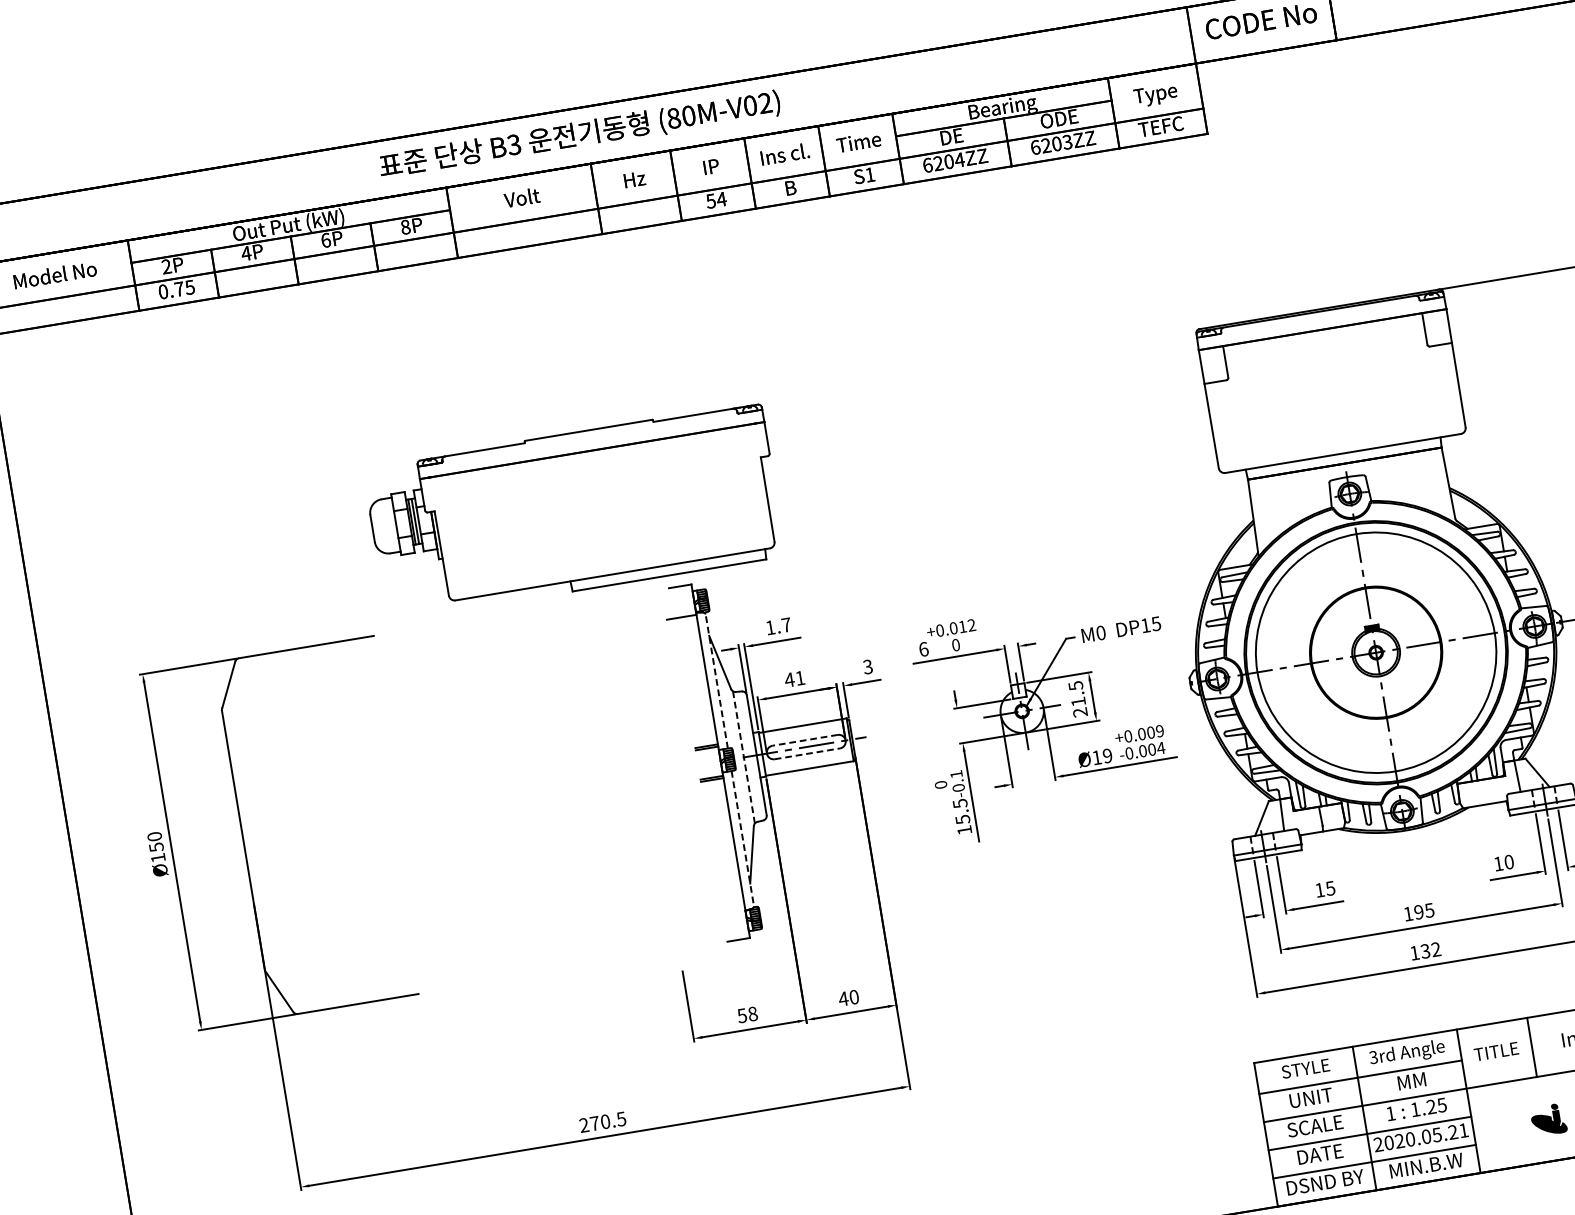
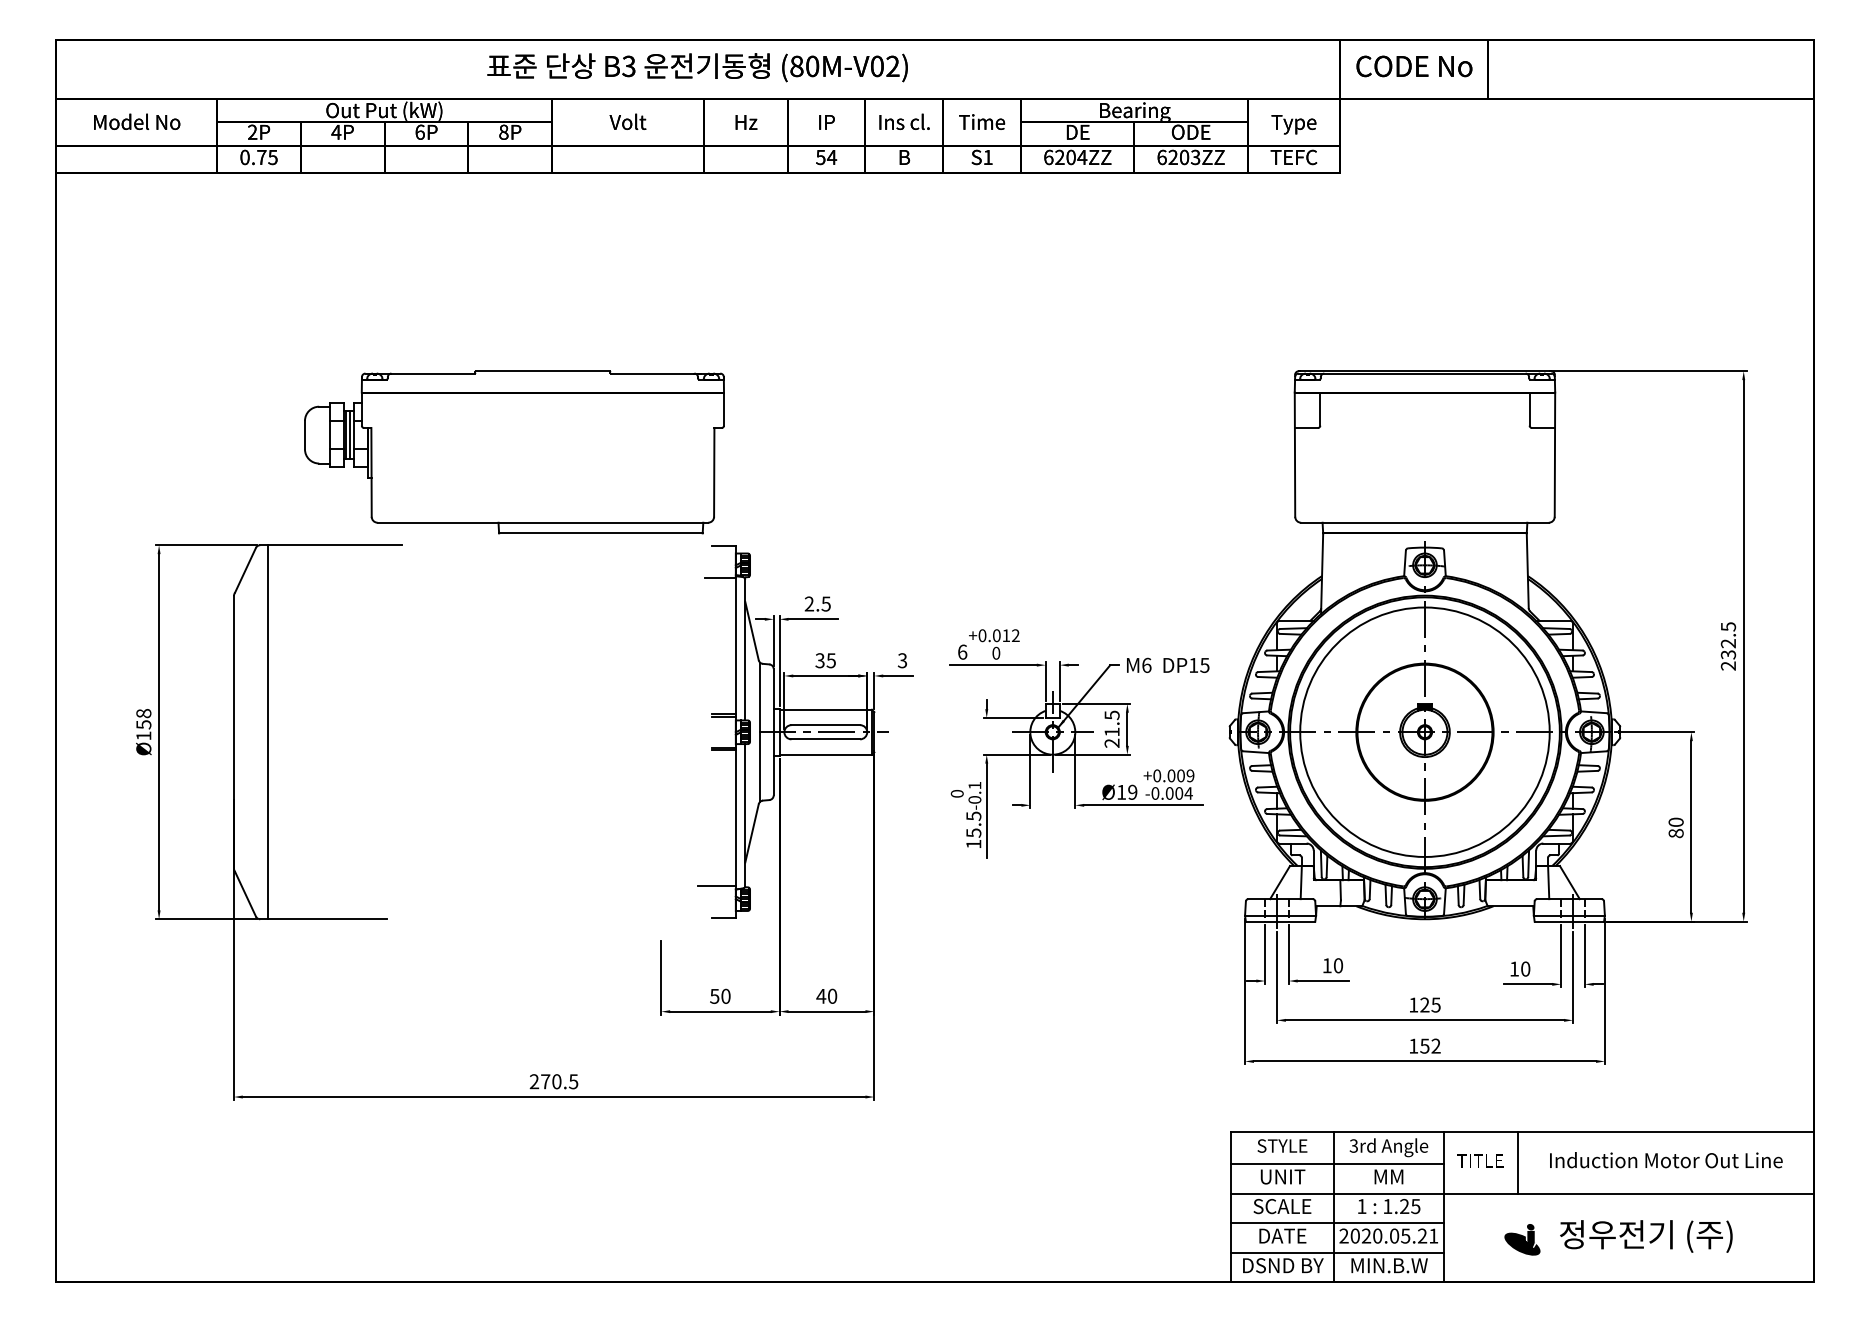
part: (574, 512) -> (514, 452), moved
text: (778, 625) -> (817, 603), 1.7 -> 2.5
text: (1100, 632) -> (1146, 664), M0 -> M6
text: (794, 678) -> (825, 660), 41 -> 35
line: (716, 681) -> (745, 649), dashed -> solid
line: (804, 740) -> (825, 725), dashed -> solid
line: (808, 753) -> (826, 739), dashed -> solid
line: (744, 757) -> (760, 732), dashed -> solid
line: (276, 835) -> (268, 732), added
text: (154, 836) -> (143, 713), Ø150 -> Ø158
line: (743, 838) -> (745, 815), dashed -> solid
text: (1330, 888) -> (1338, 965), 15 -> 10
line: (726, 910) -> (716, 886), added
text: (1418, 912) -> (1424, 1005), 195 -> 125
text: (1424, 950) -> (1424, 1045), 132 -> 152
text: (752, 1014) -> (725, 996), 58 -> 50

